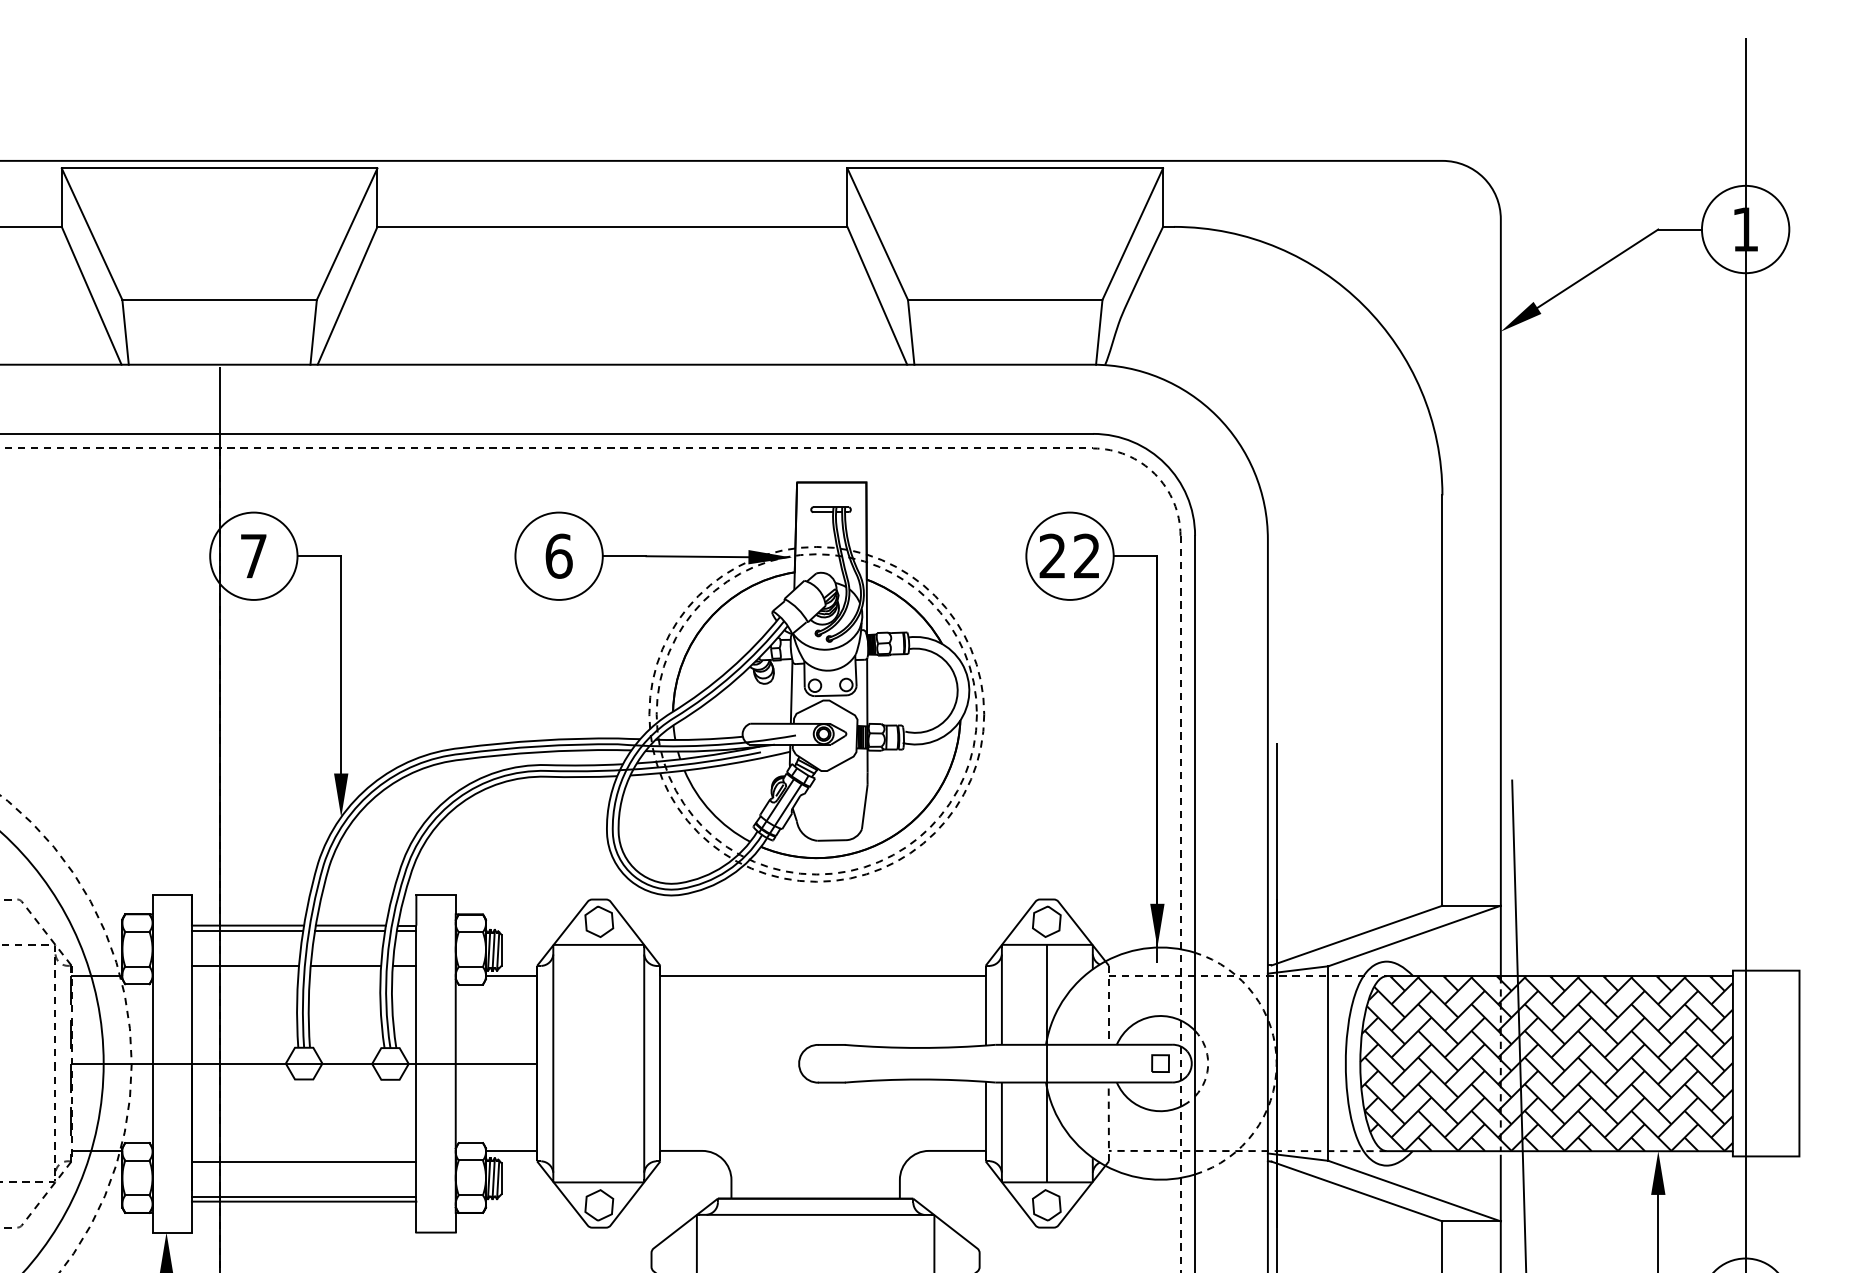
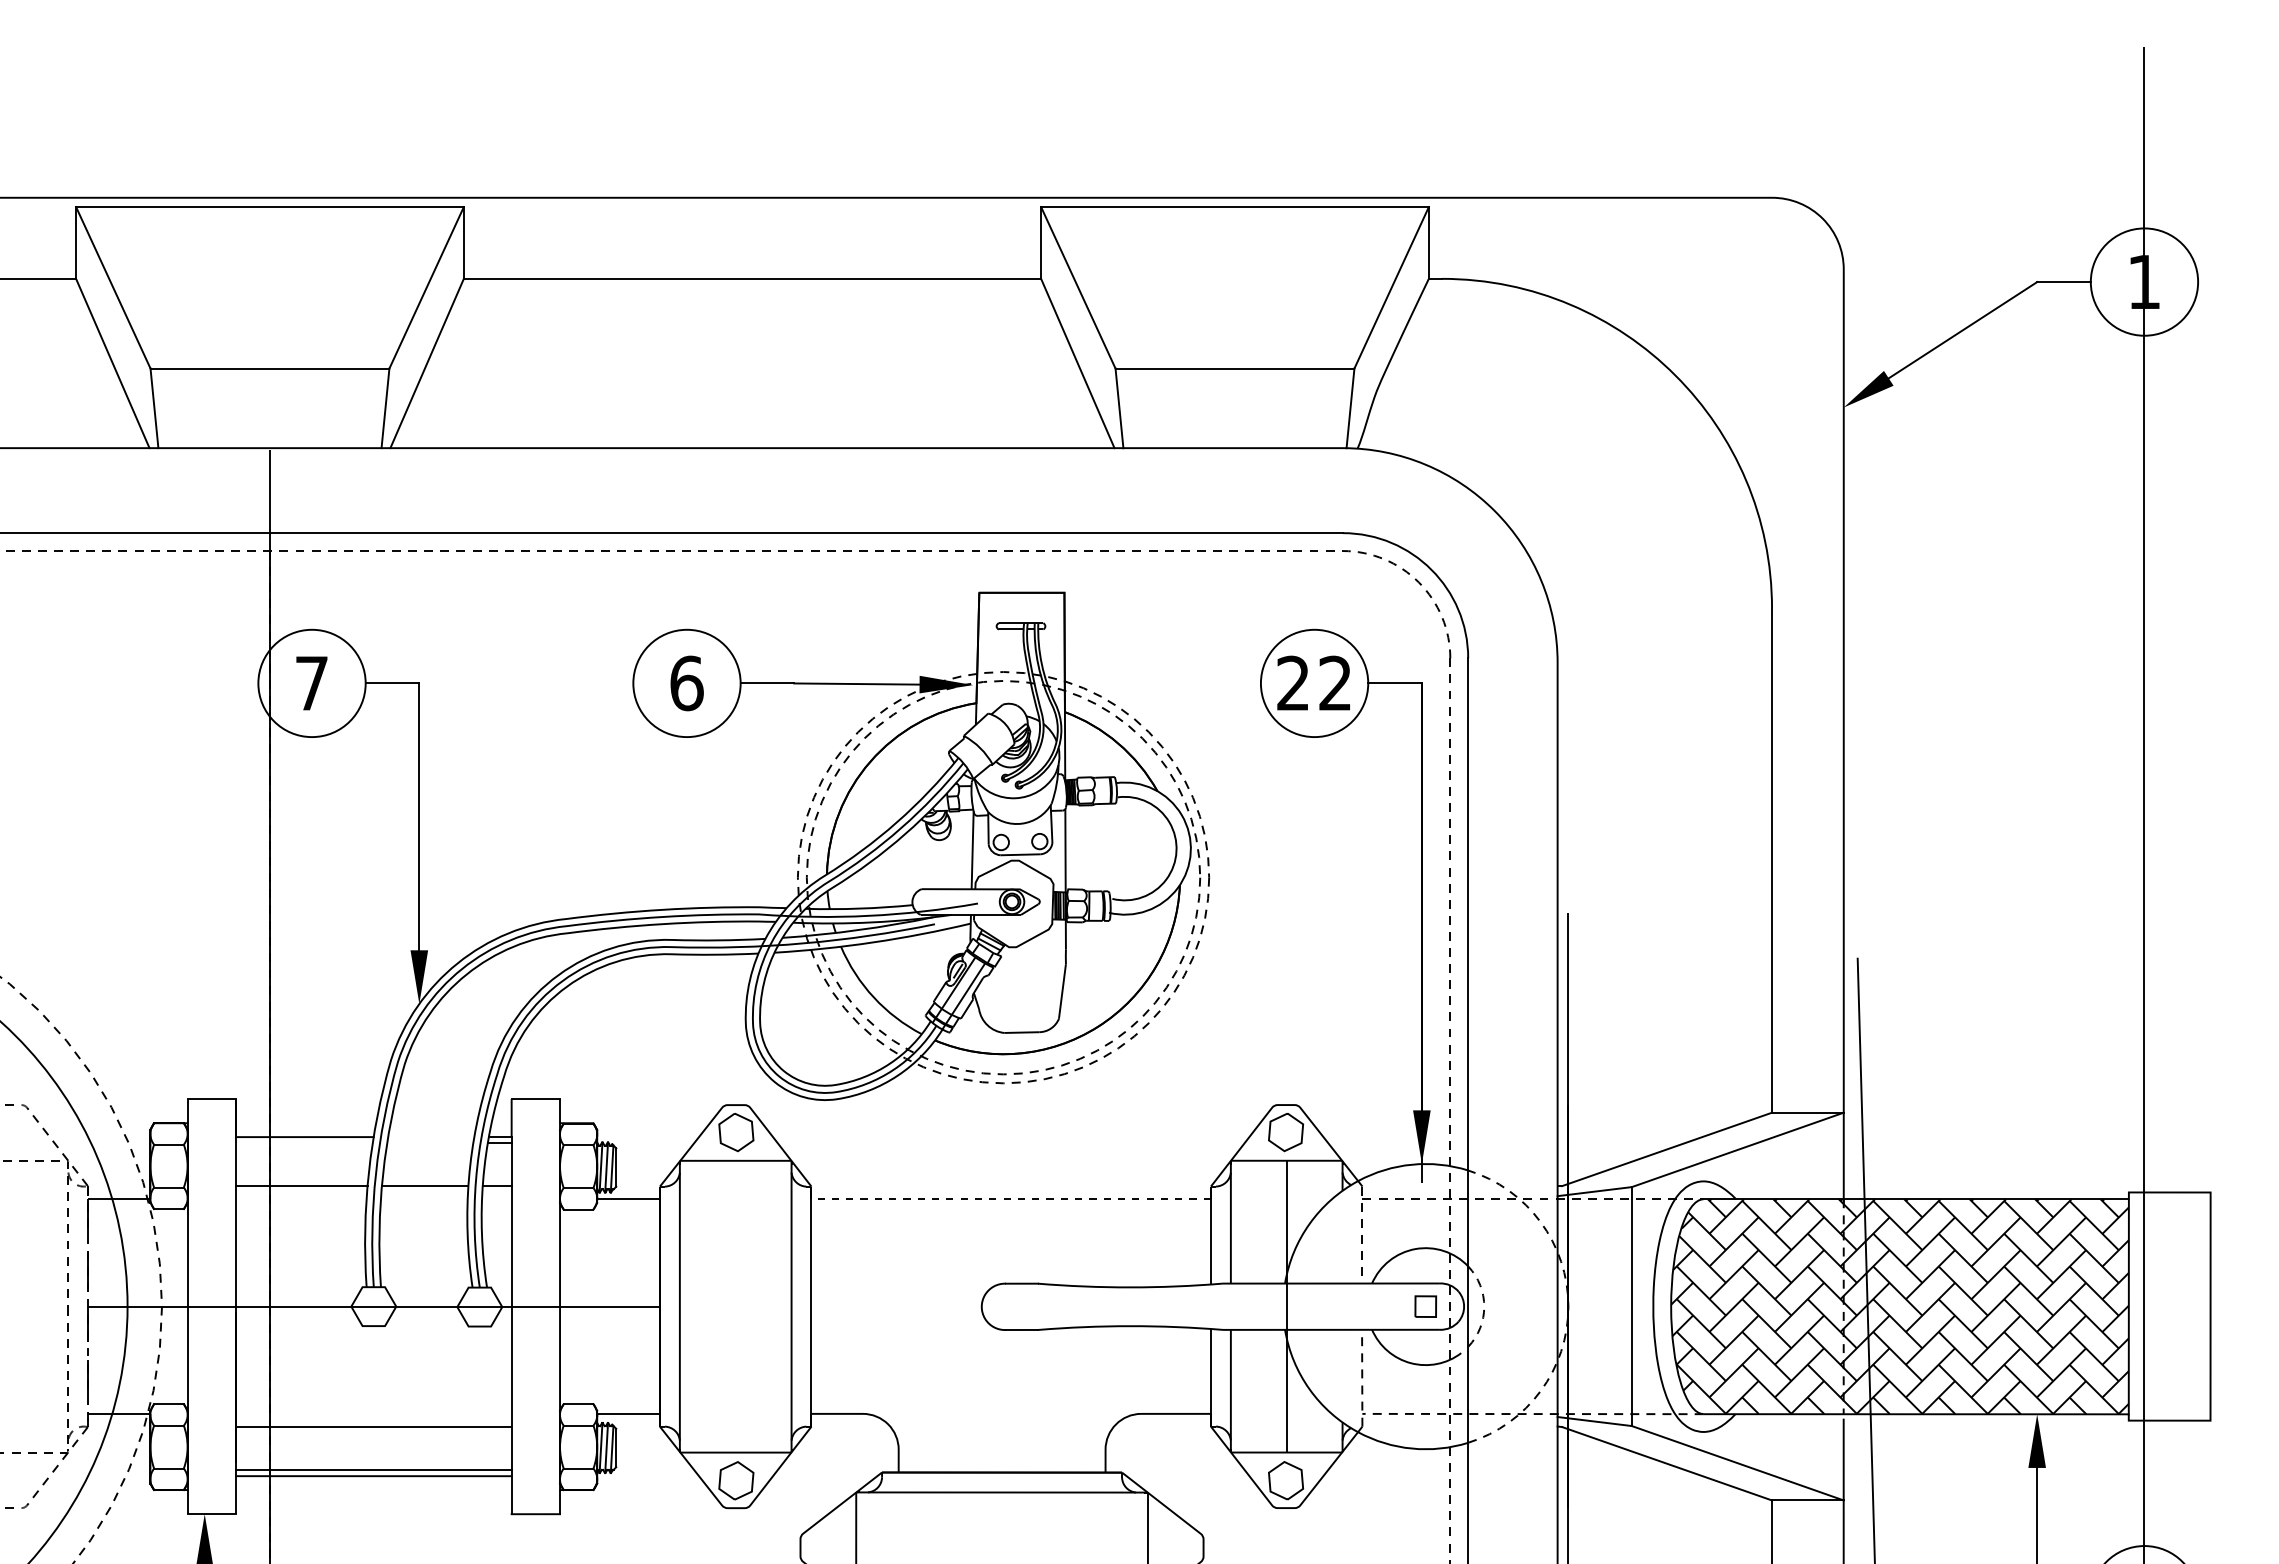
line: (351, 925) -> (431, 1137), removed
line: (246, 930) -> (303, 1143), removed
line: (350, 930) -> (430, 1143), removed
line: (823, 976) -> (1011, 1199), solid -> dashed

